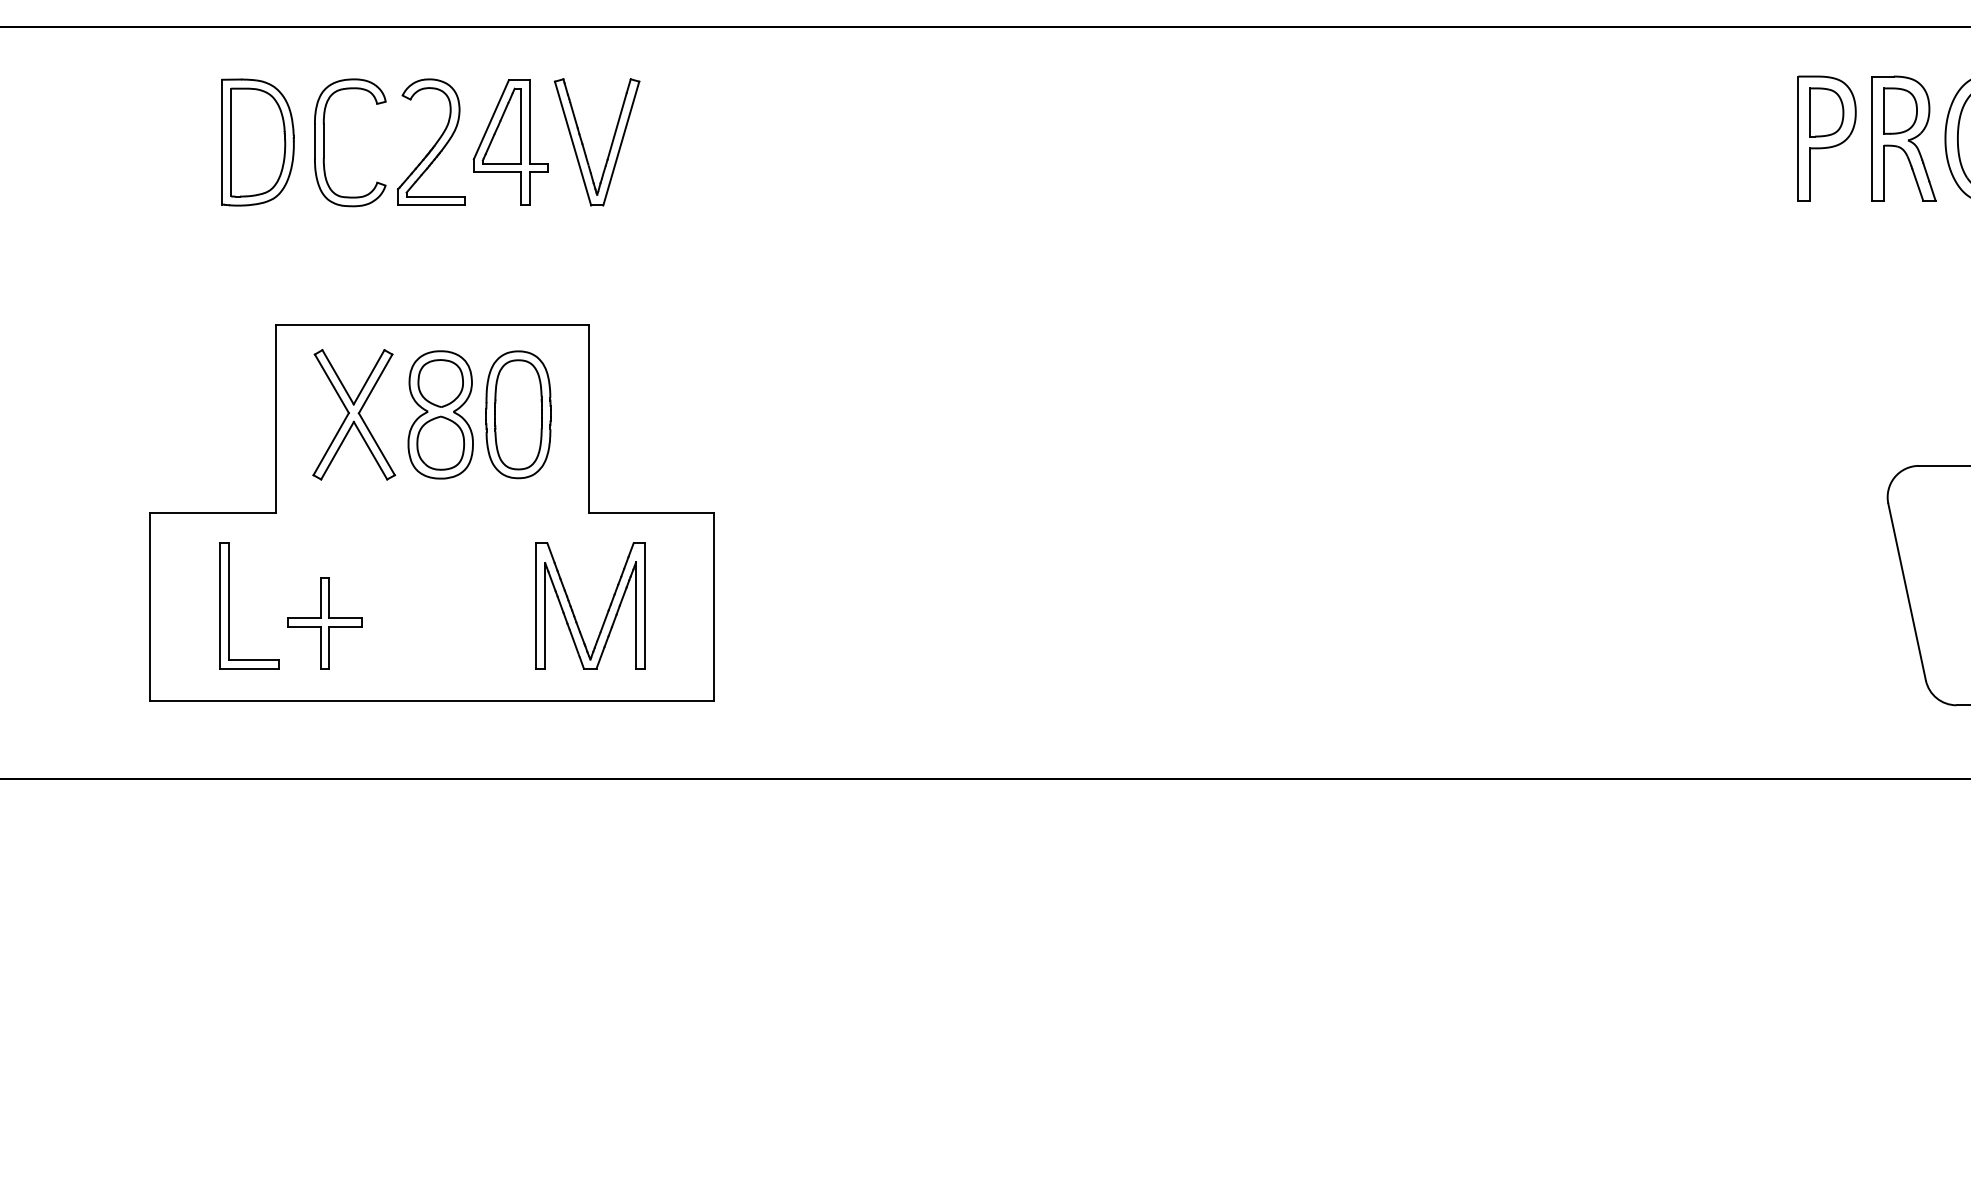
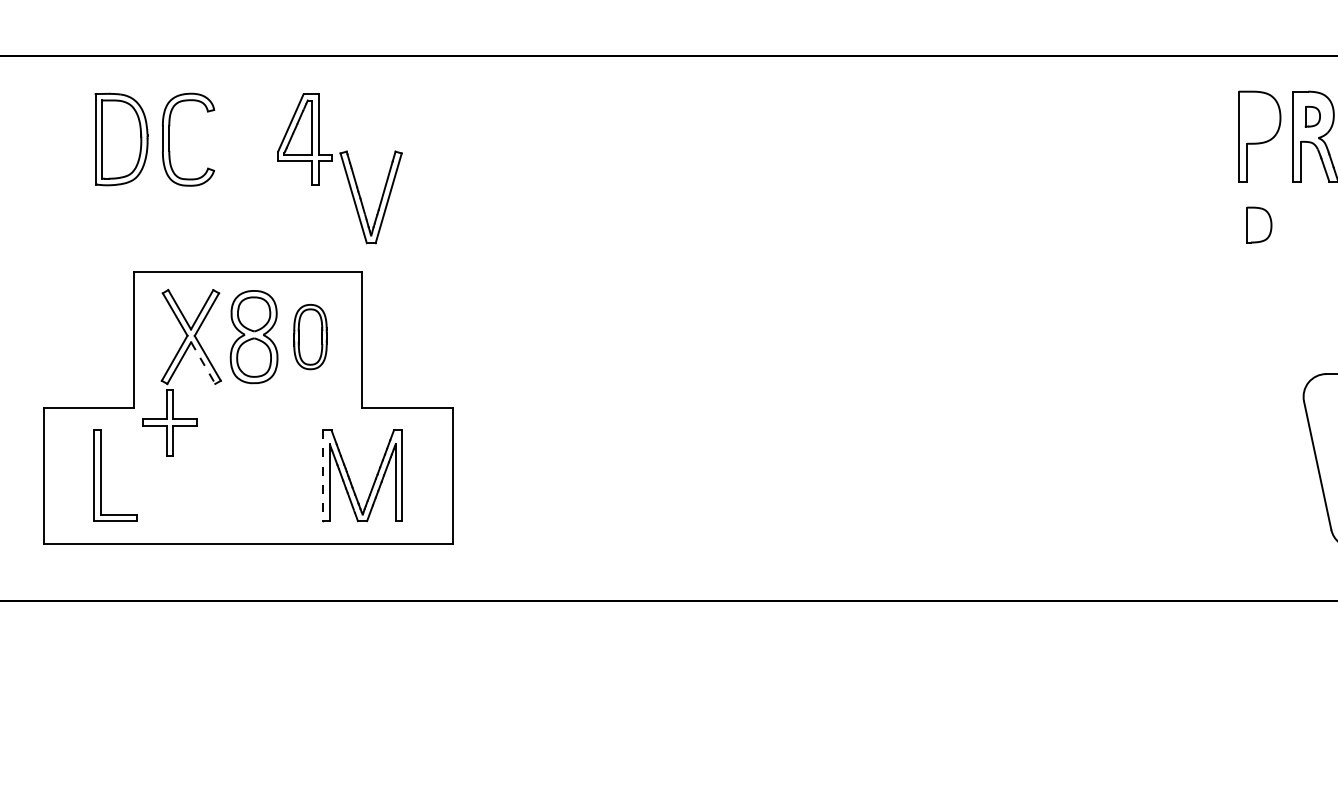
part: (1900, 110) -> (1312, 116), size x0.6
part: (1826, 112) -> (1259, 225), moved
part: (431, 141) -> (247, 138), removed
part: (584, 146) -> (362, 200), moved
part: (518, 414) -> (310, 336), size x0.7
line: (370, 451) -> (203, 363), solid -> dashed
line: (536, 605) -> (323, 475), solid -> dashed
part: (324, 623) -> (169, 423), moved

